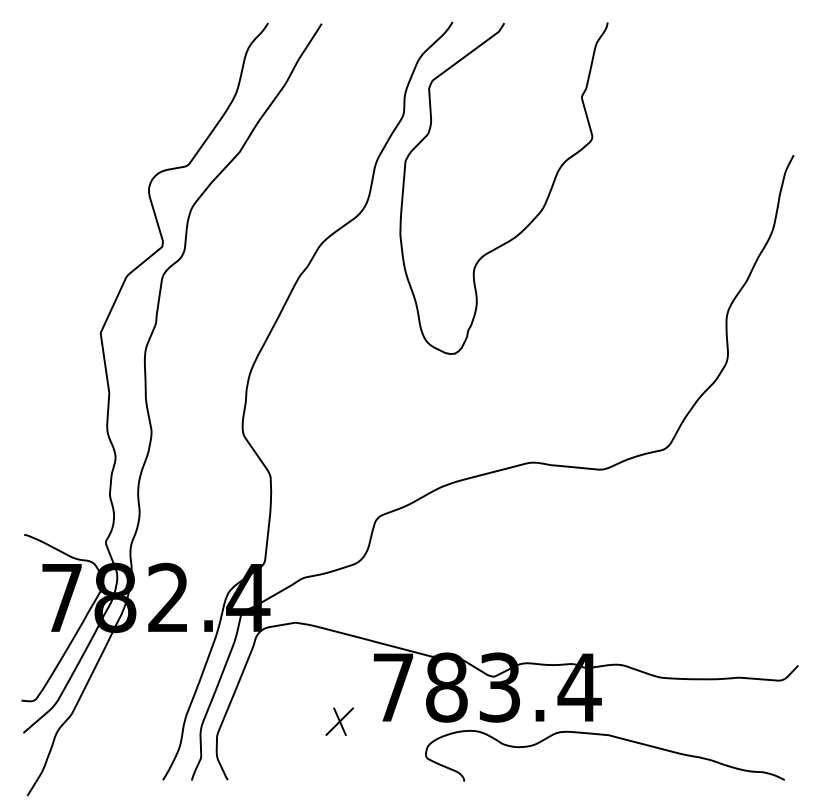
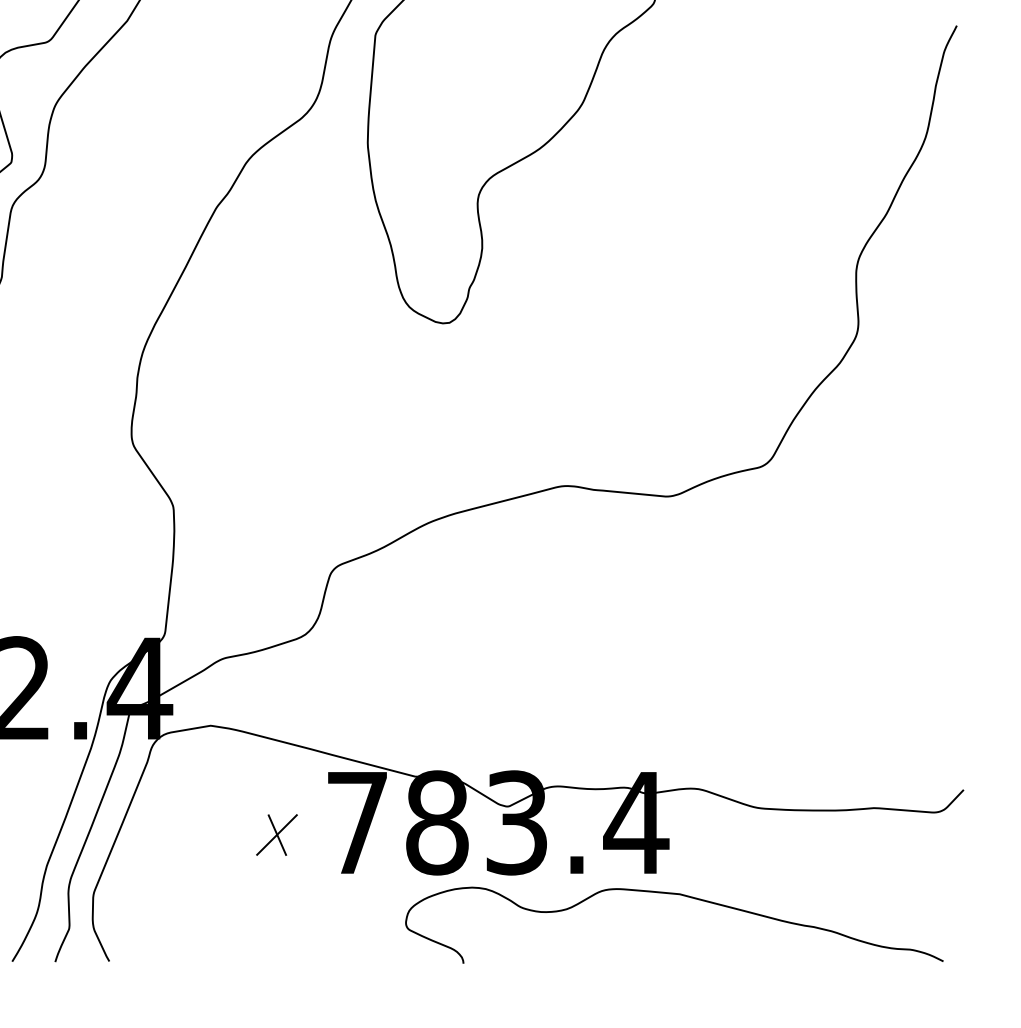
part: (339, 721) -> (276, 834), moved

